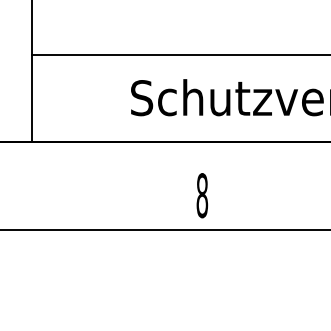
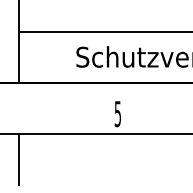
text: (201, 196) -> (117, 114), 8 -> 5
line: (31, 273) -> (18, 159), added

